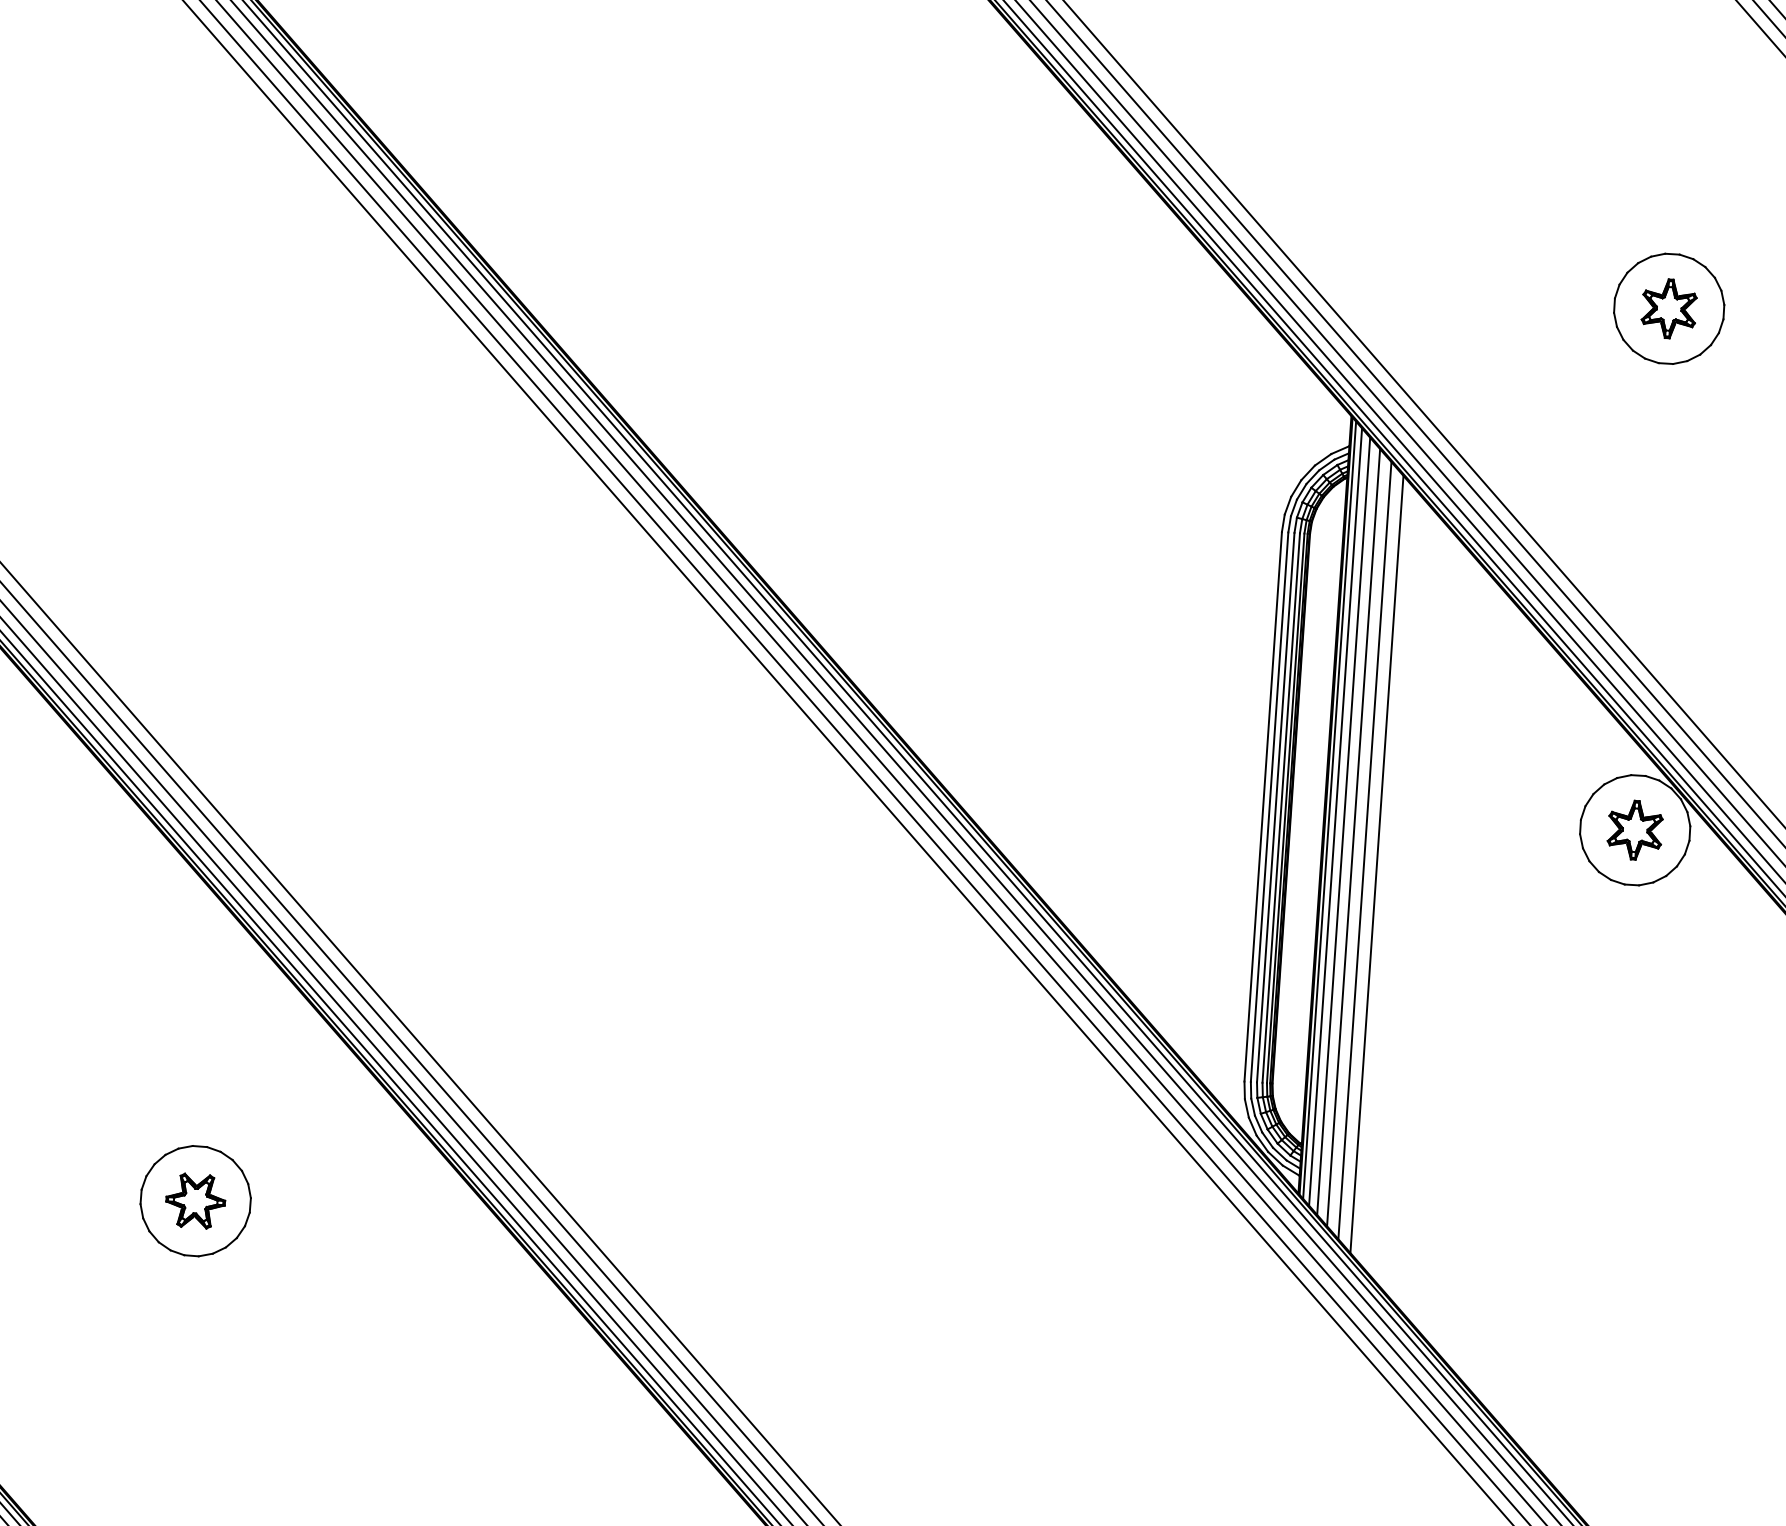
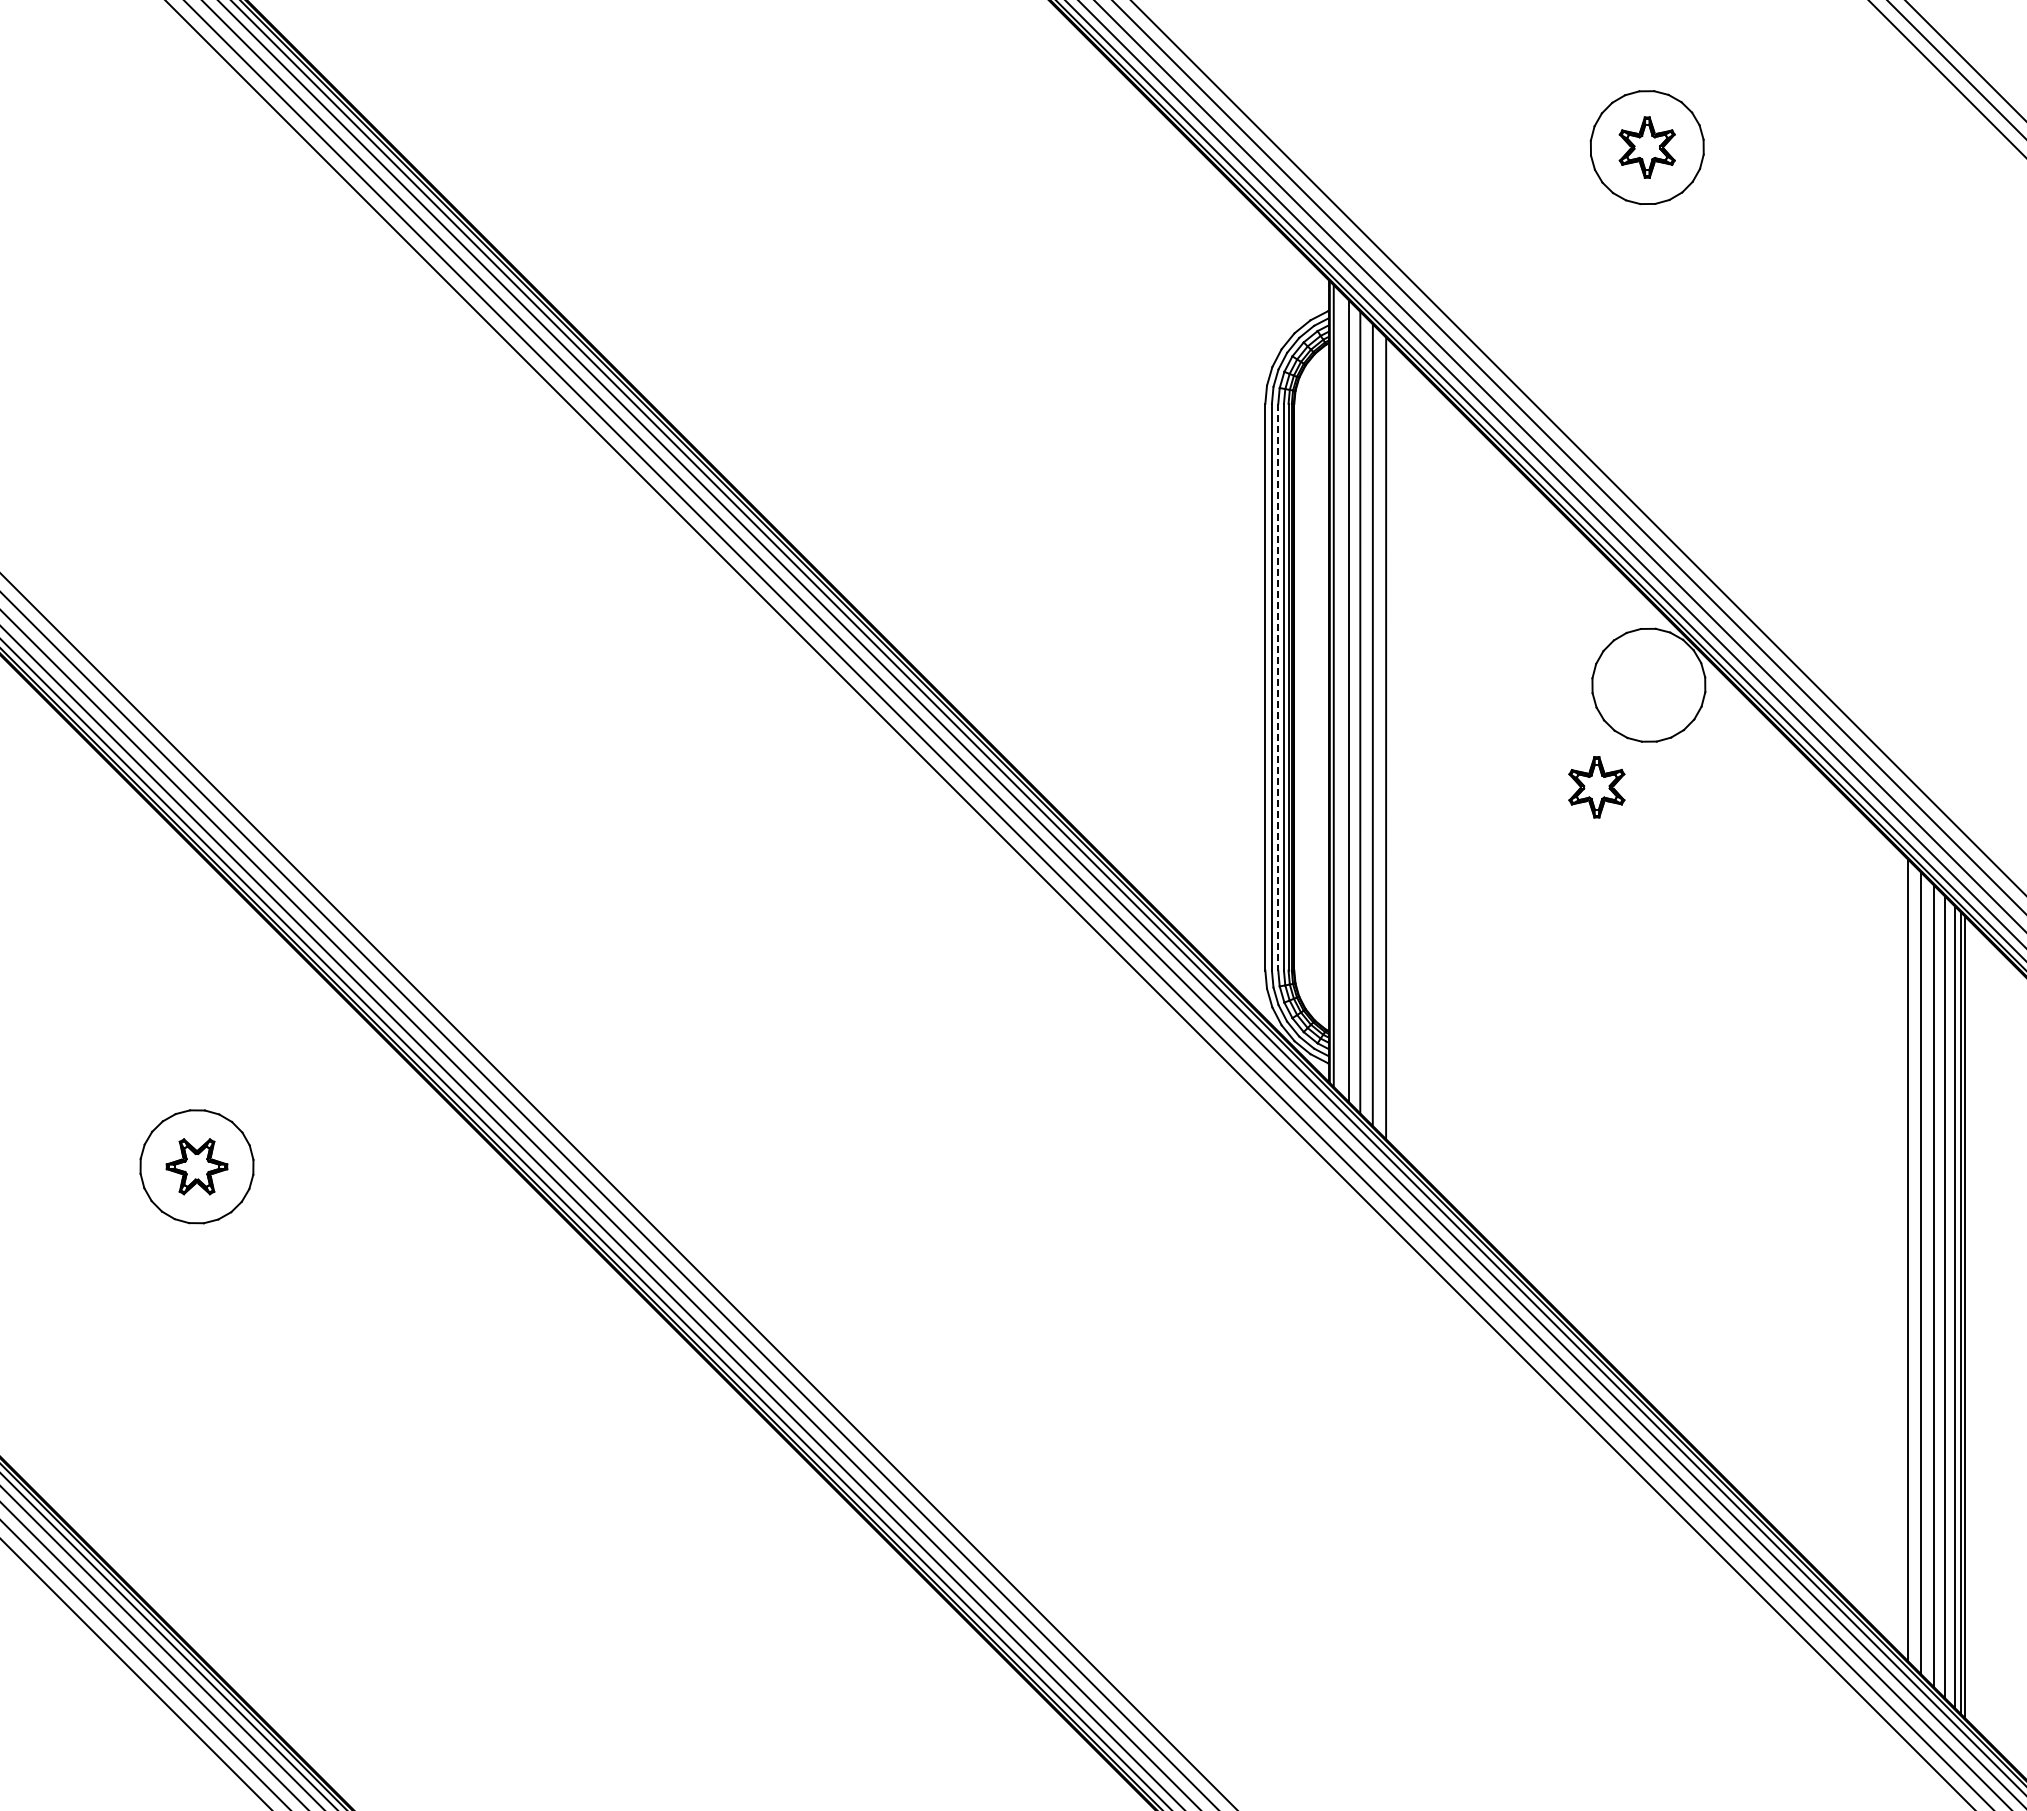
line: (1275, 807) -> (1278, 687), solid -> dashed
line: (1335, 816) -> (1340, 692), removed
part: (1634, 830) -> (1596, 787), moved

